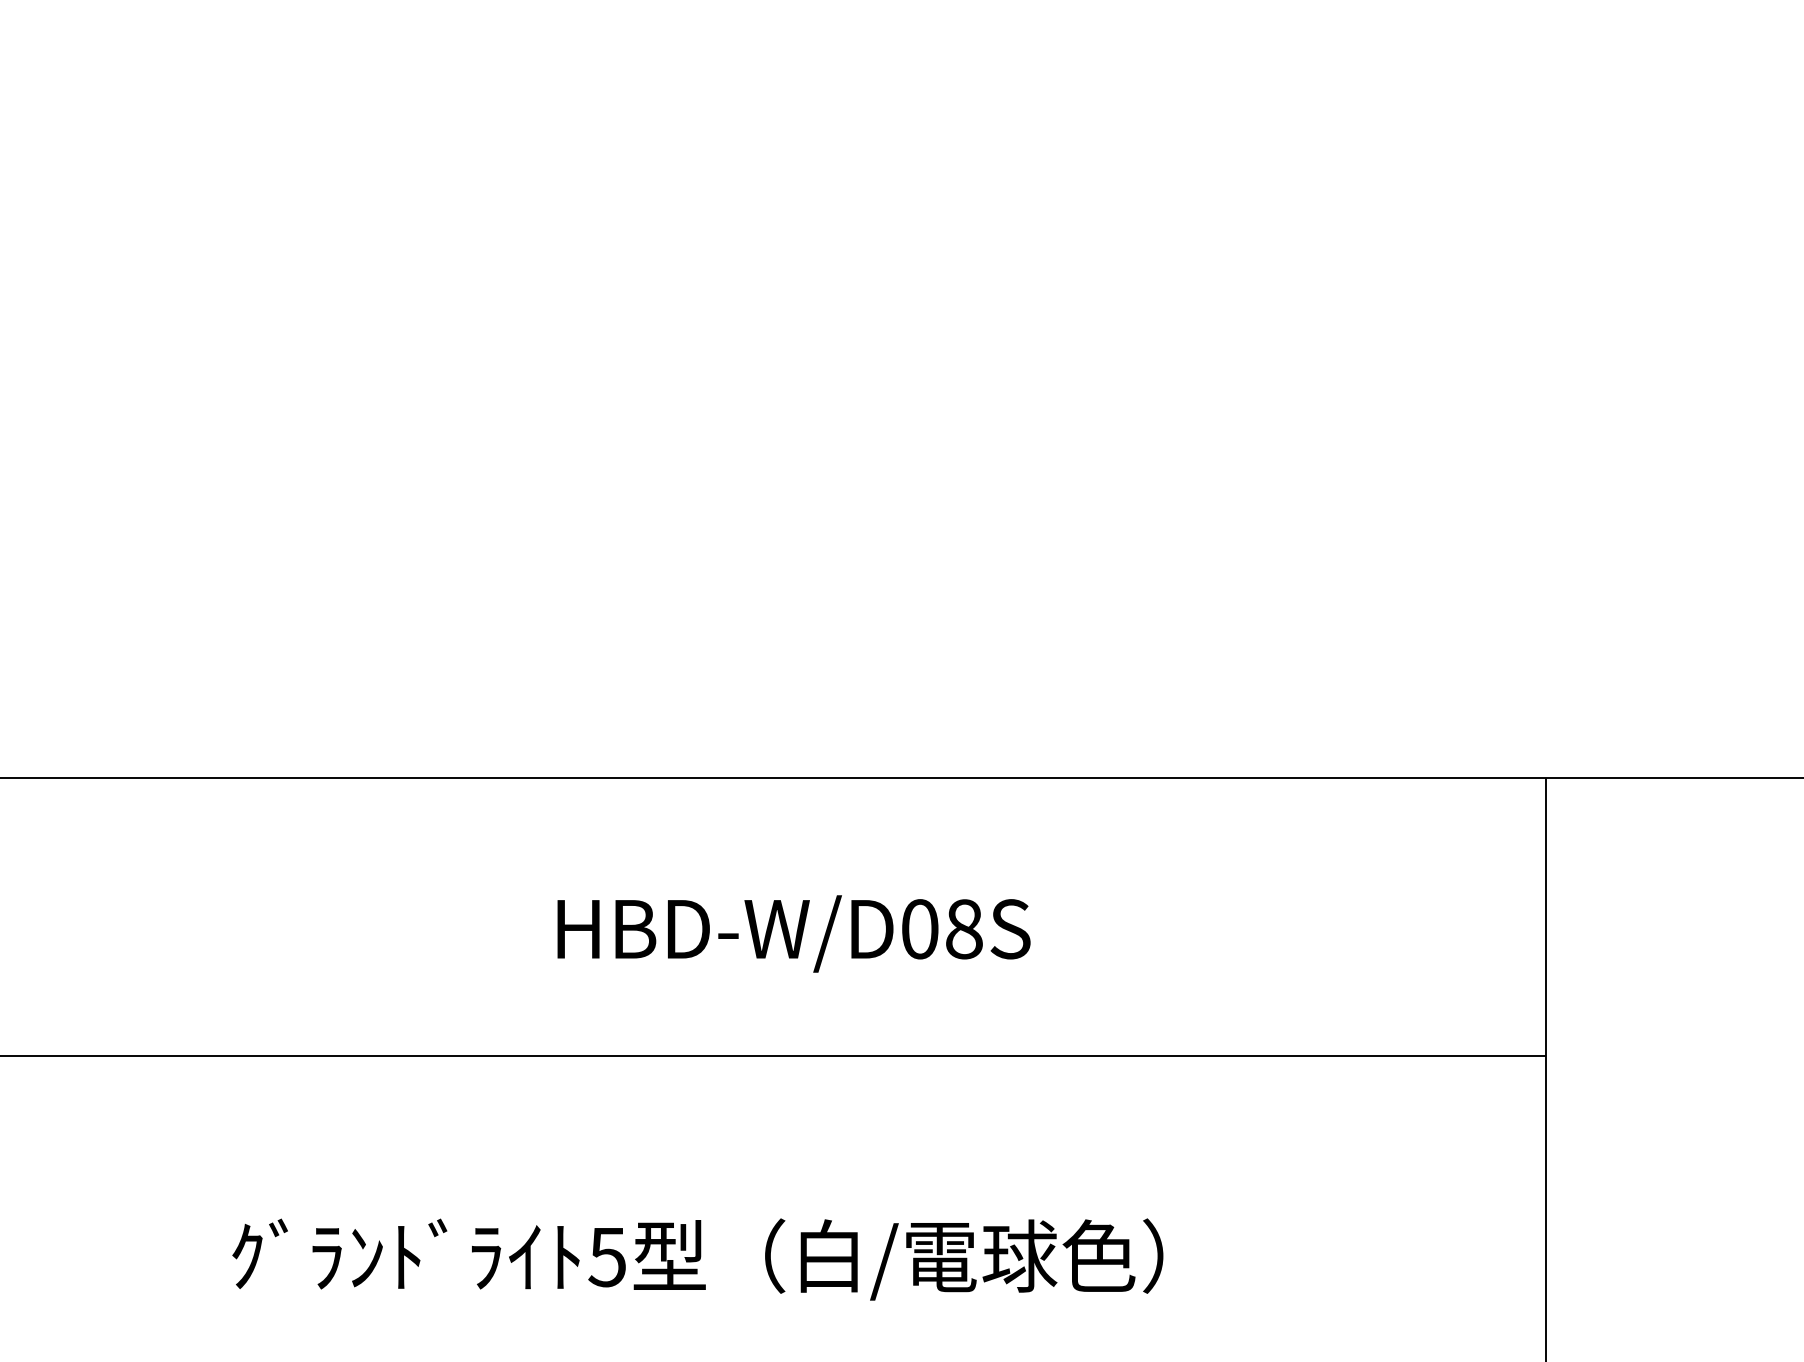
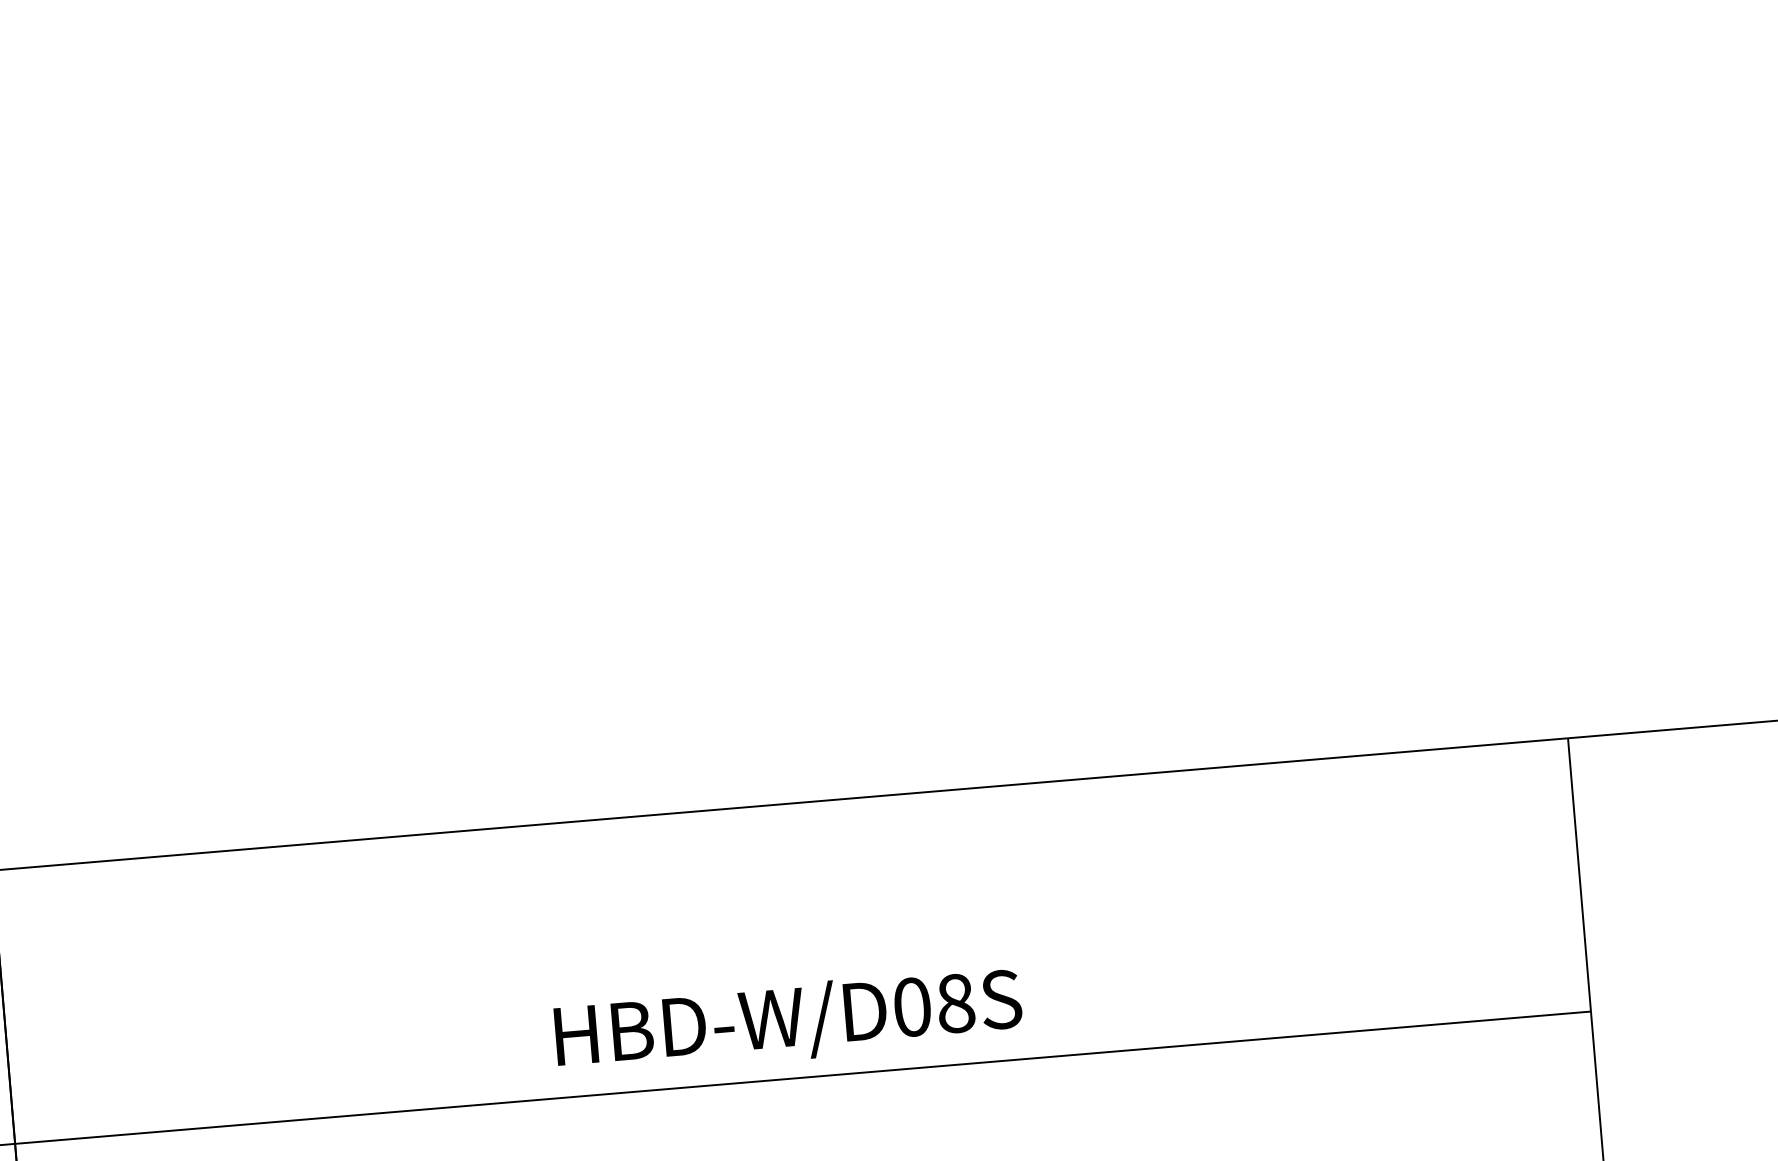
text: (793, 933) -> (788, 1021), moved

